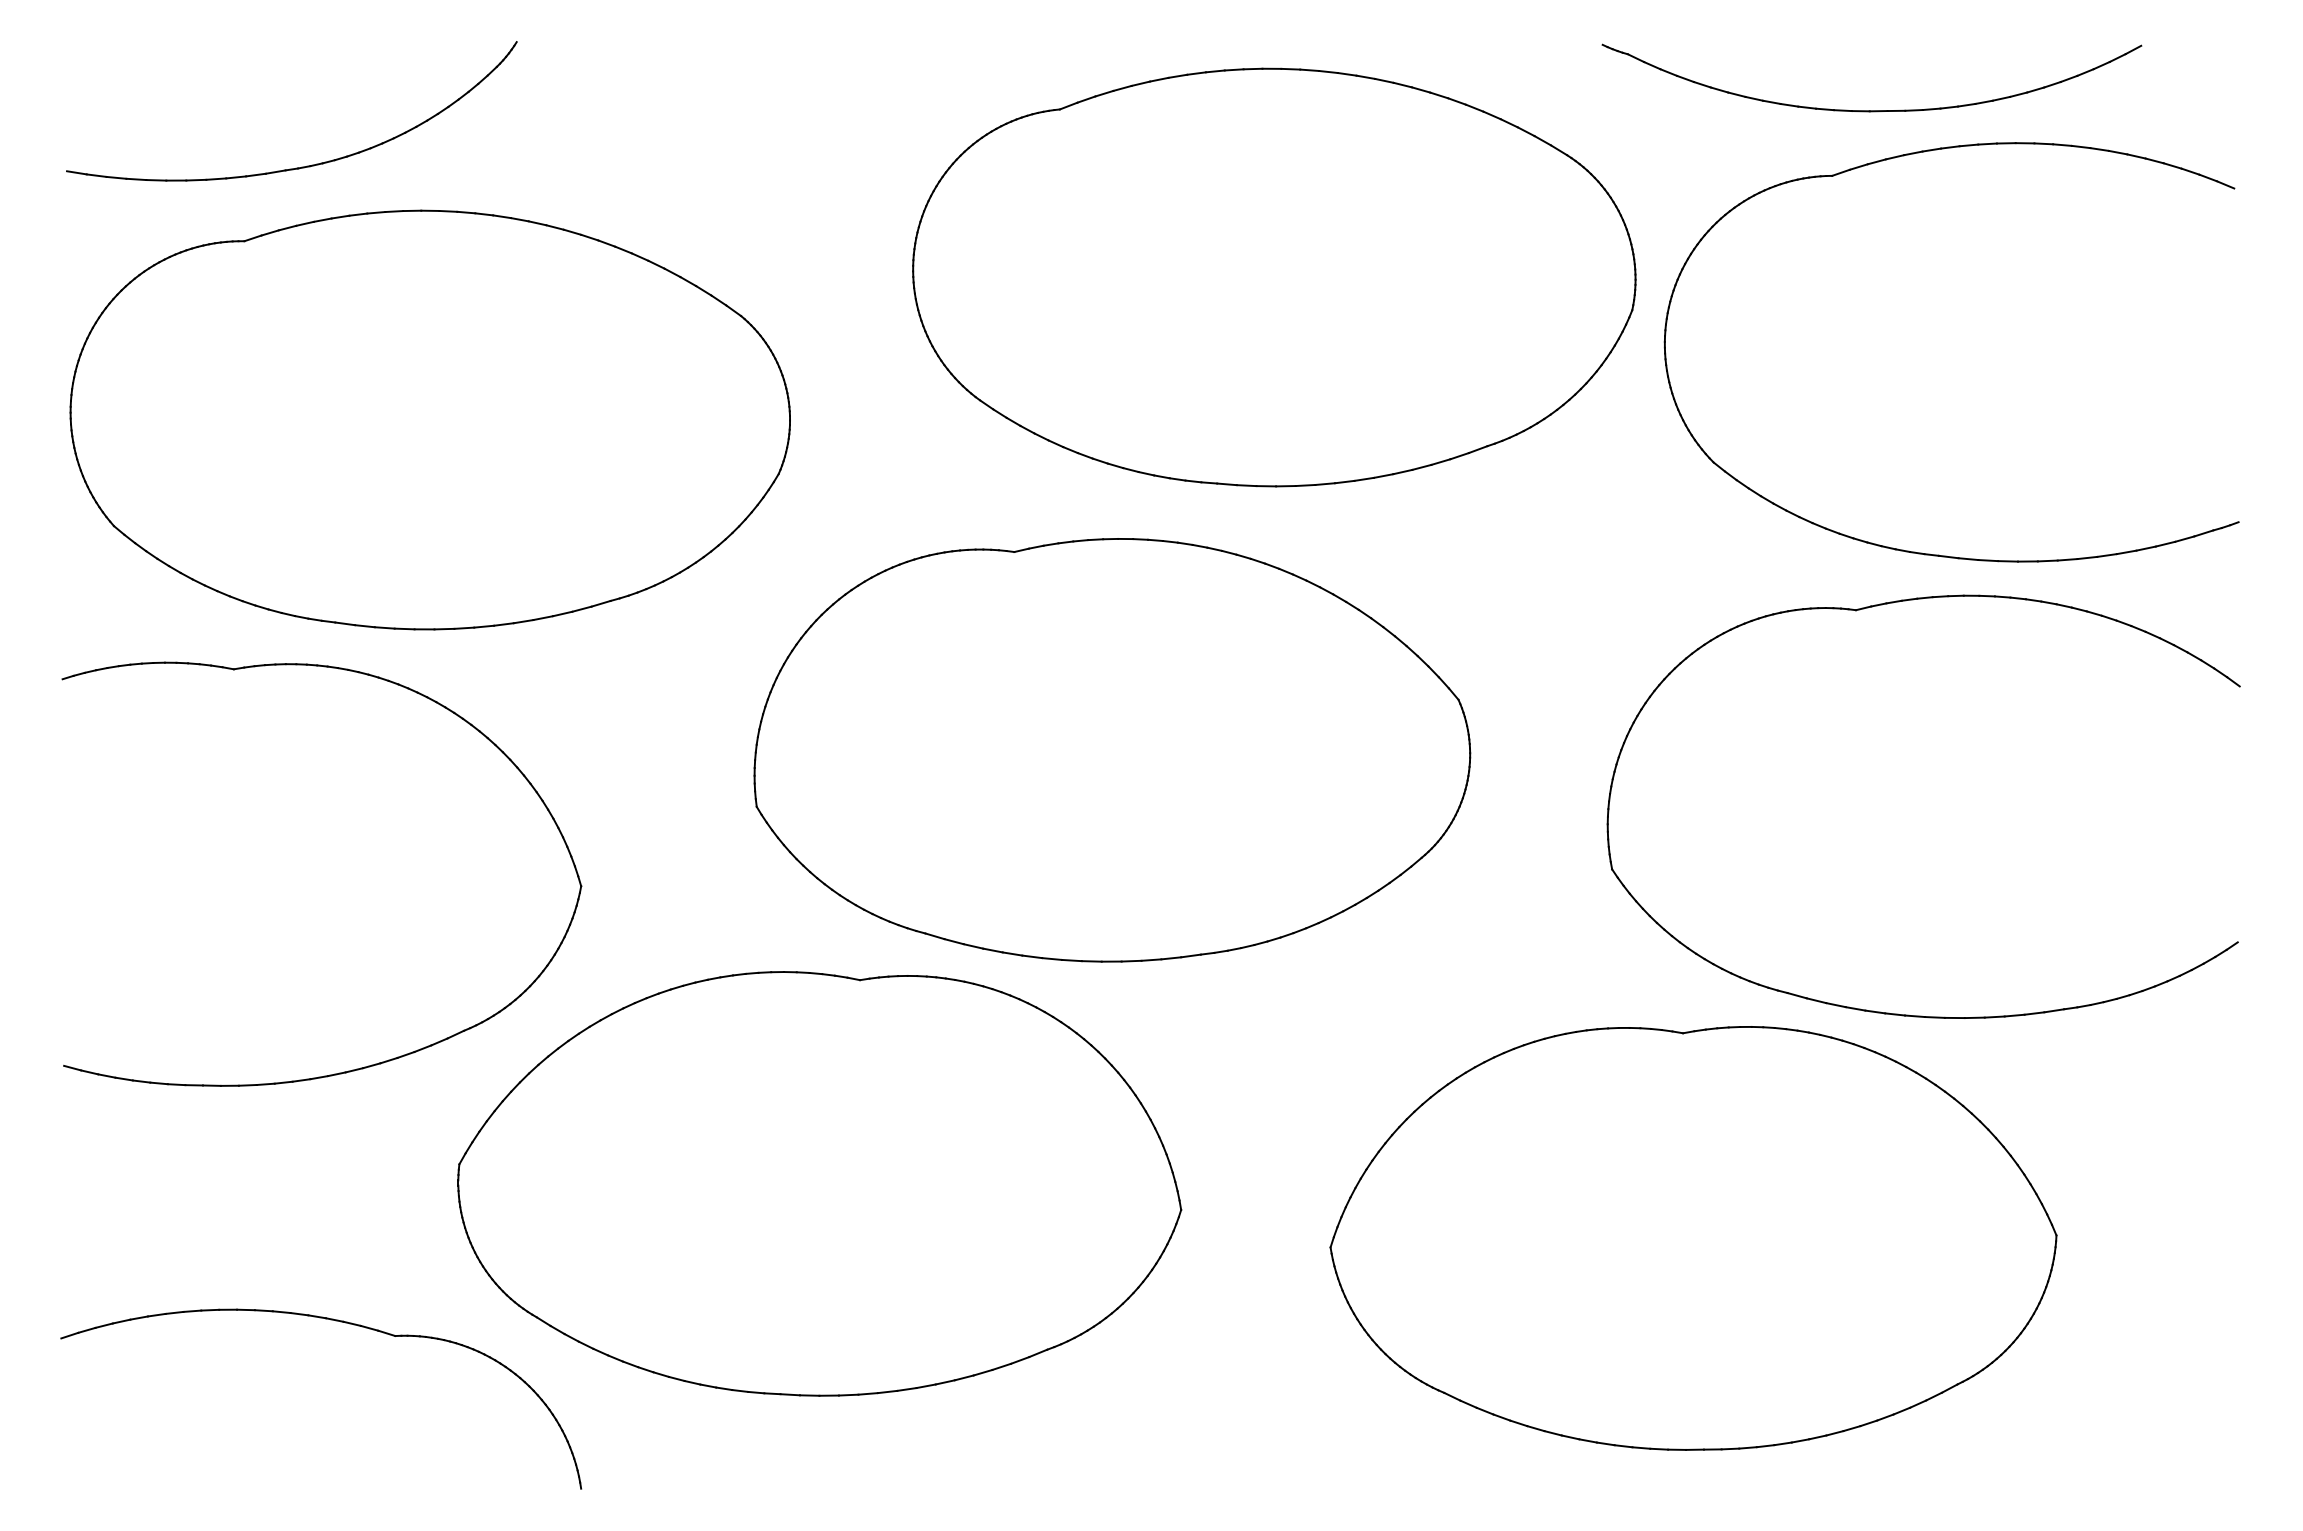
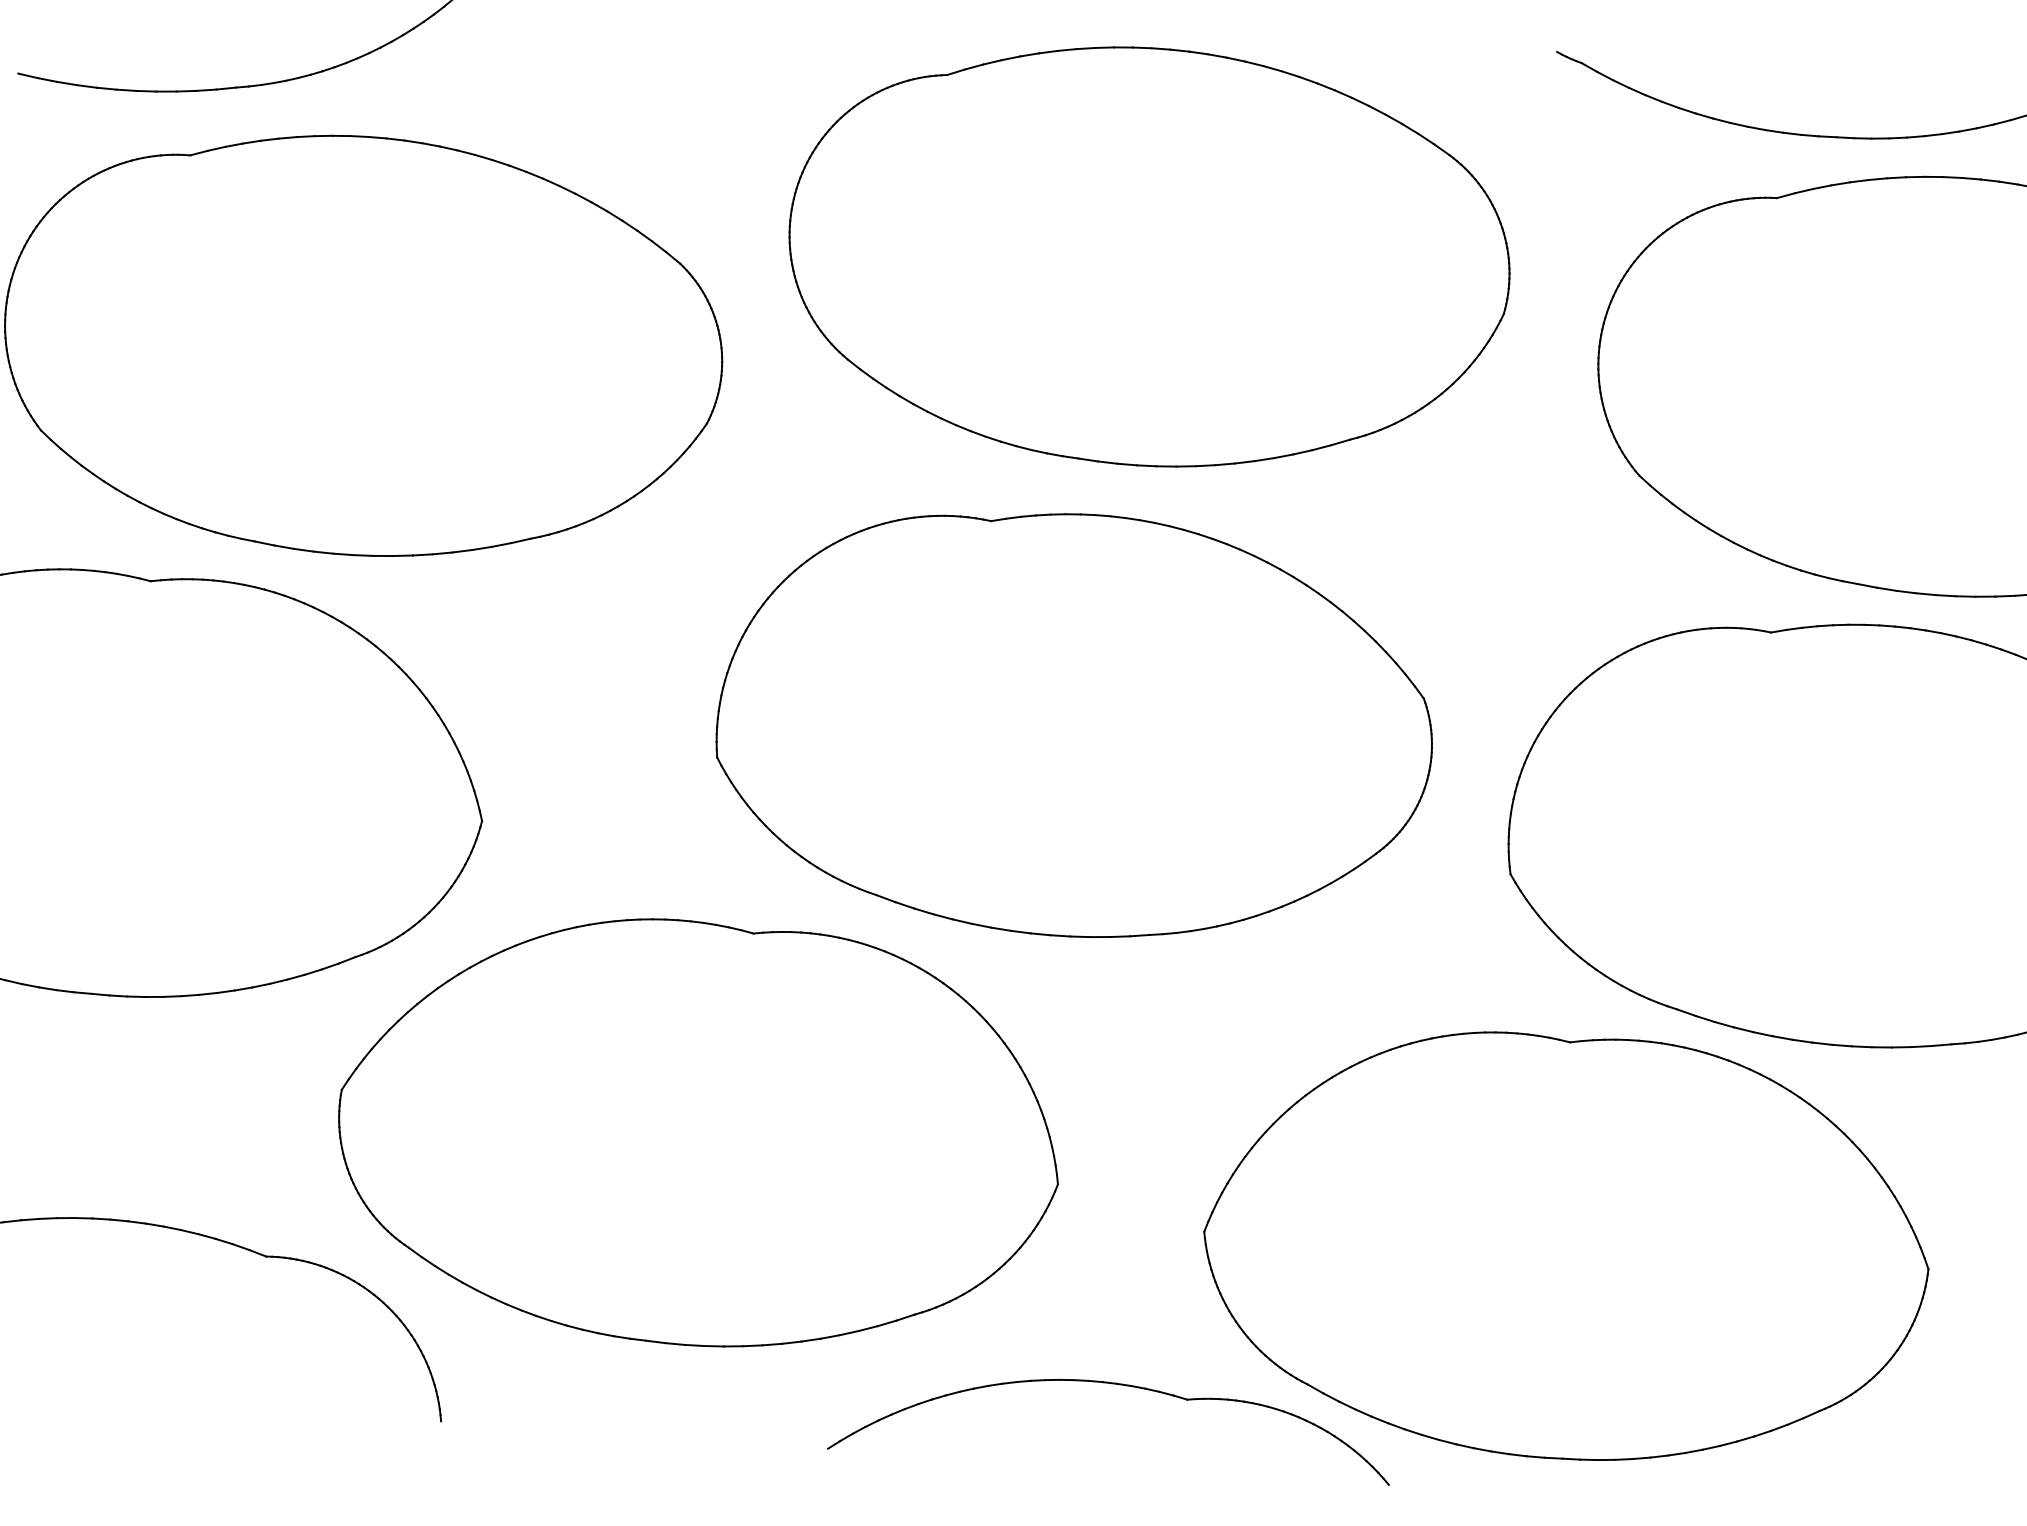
part: (1274, 277) -> (1149, 257), moved
part: (1112, 750) -> (1075, 725), moved
part: (1252, 1406) -> (1115, 1385), added

